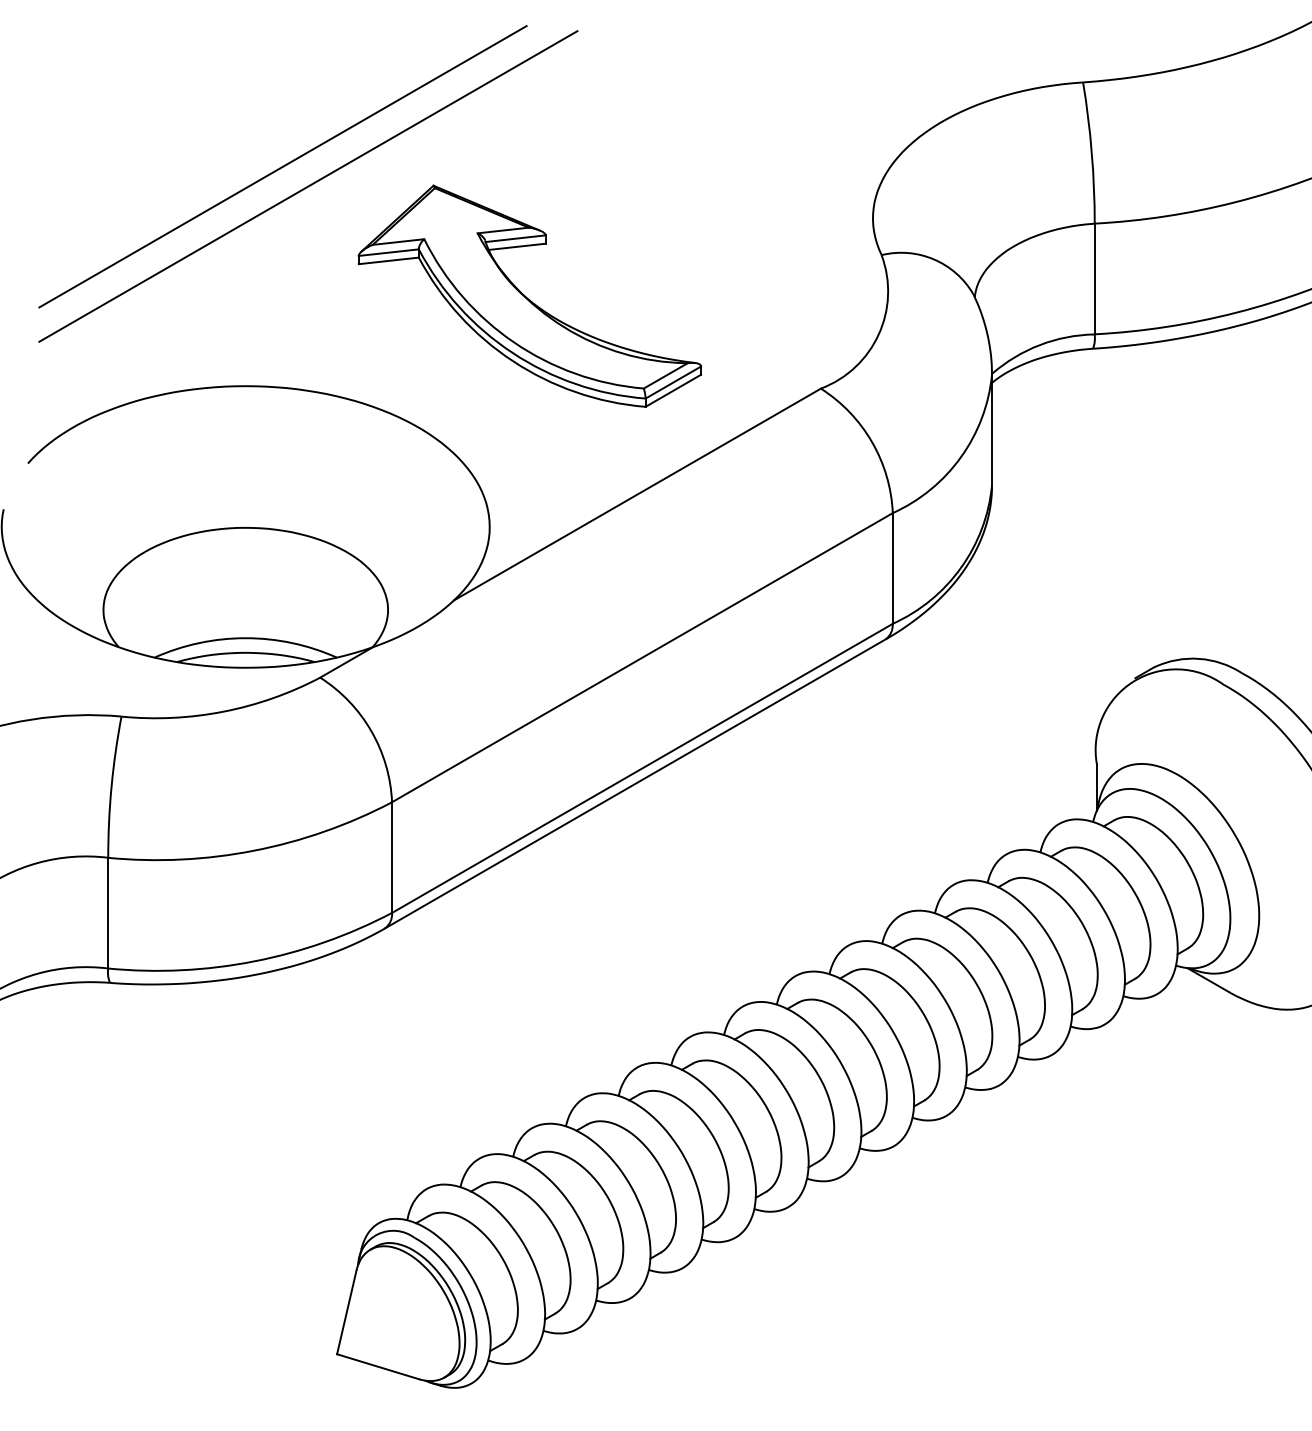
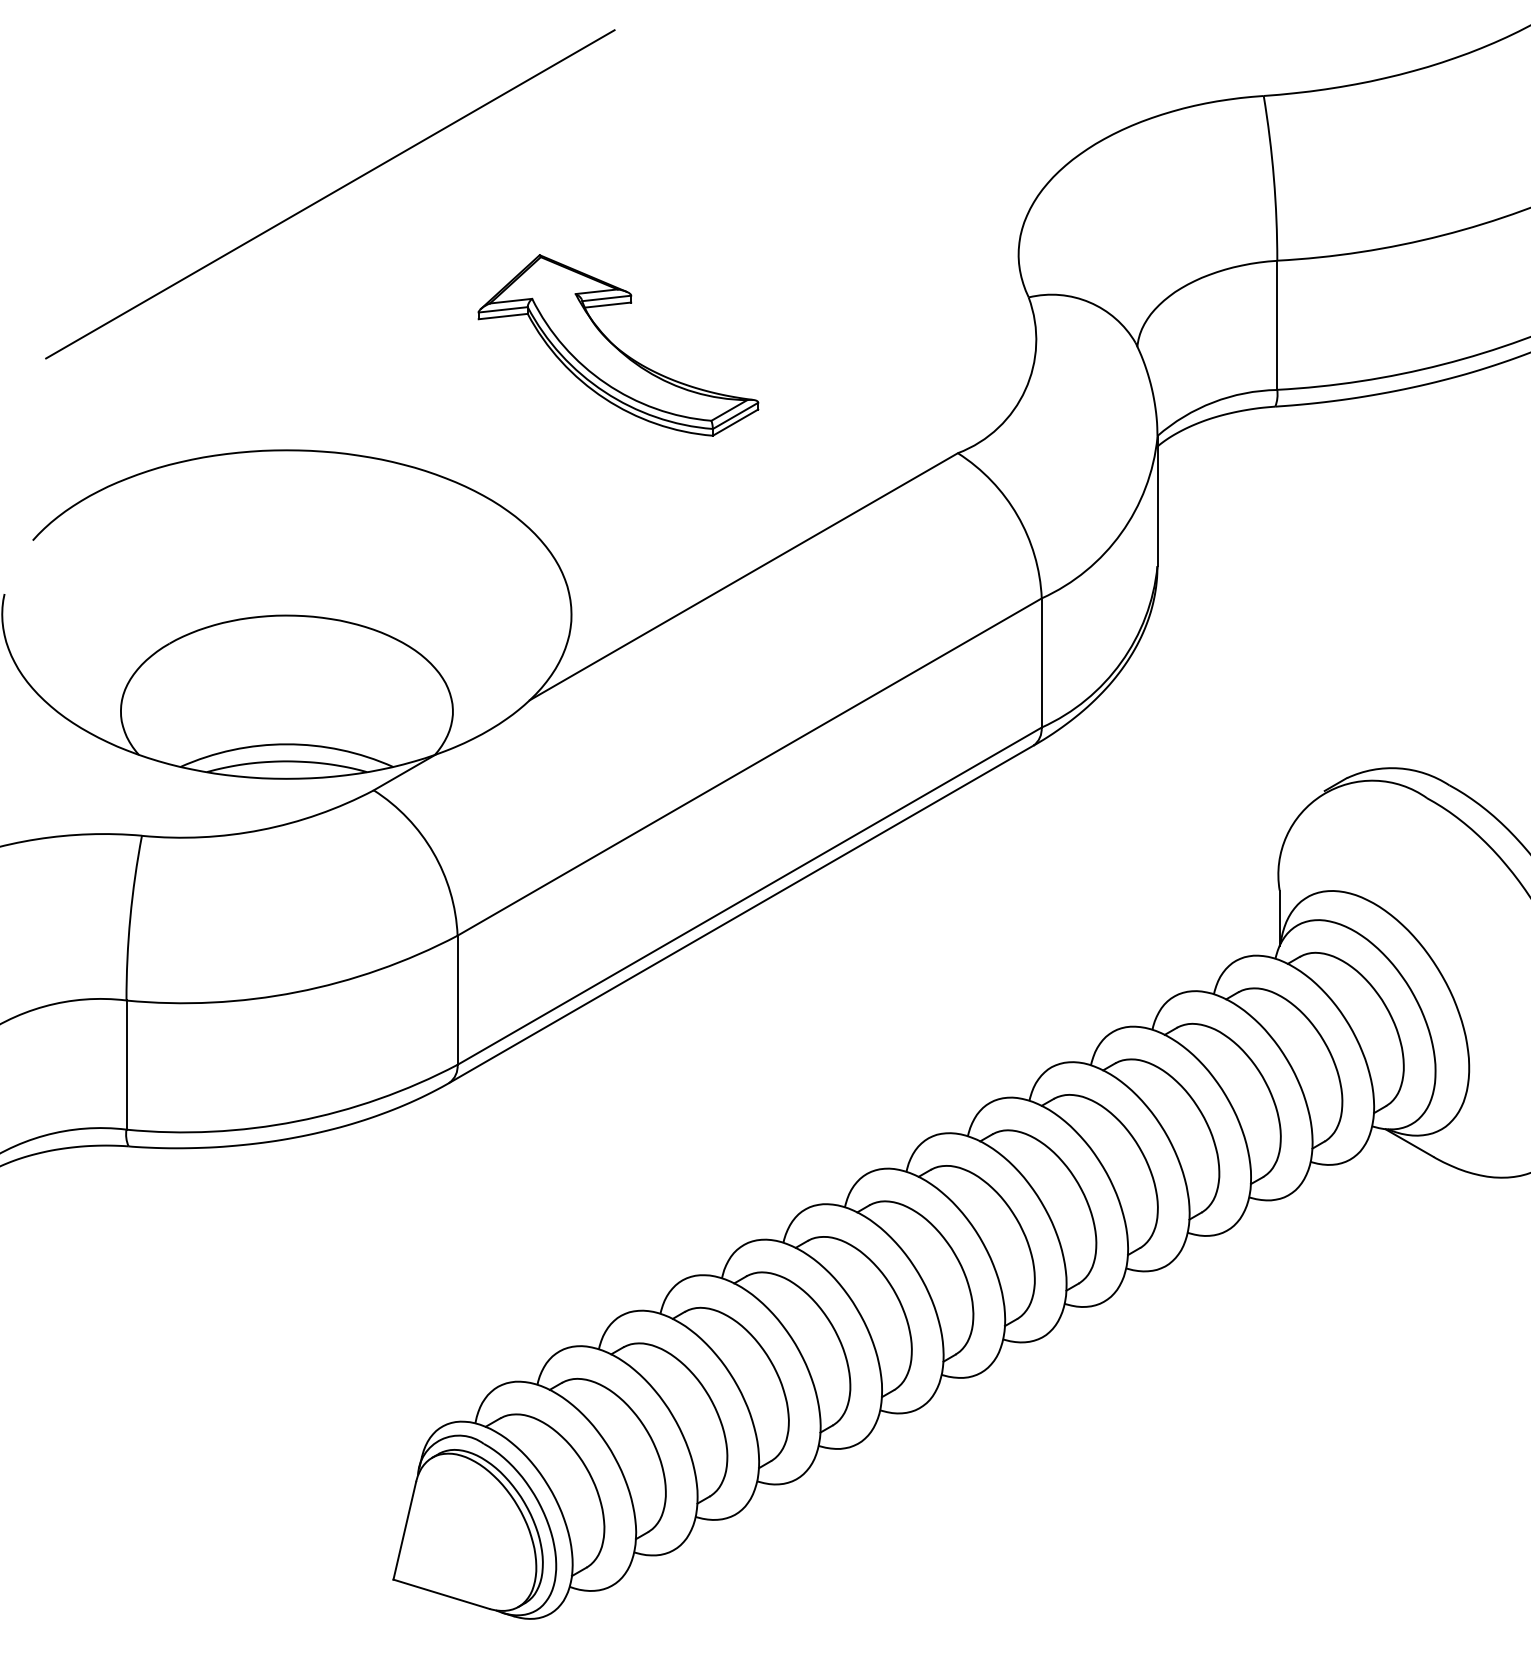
line: (307, 186) -> (359, 217), removed
part: (529, 296) -> (618, 345), size x0.7

